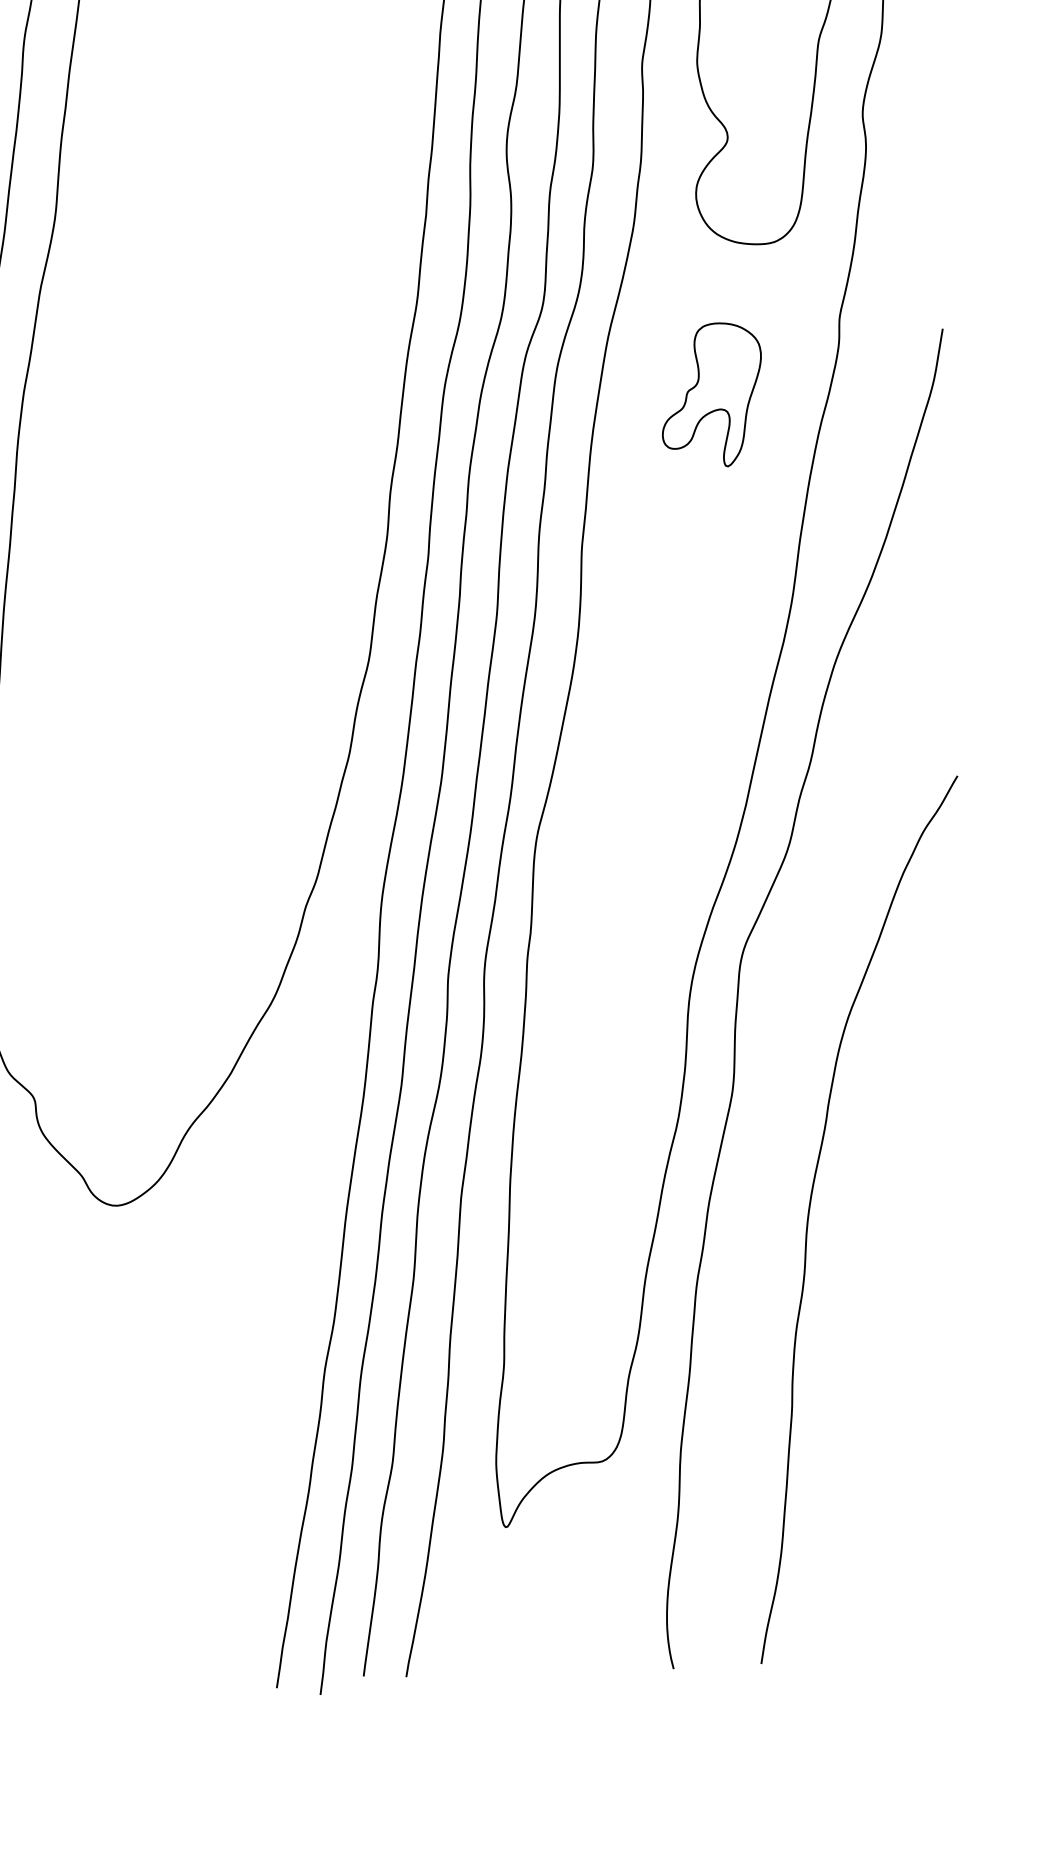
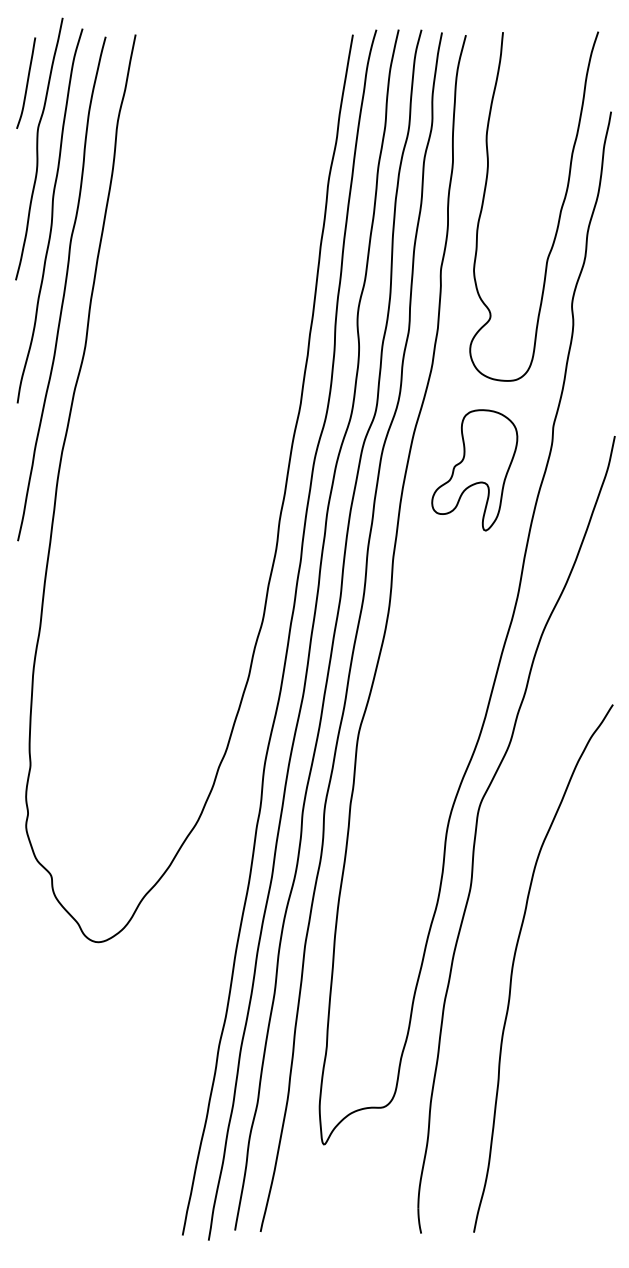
part: (711, 395) -> (474, 470), size x1.4

